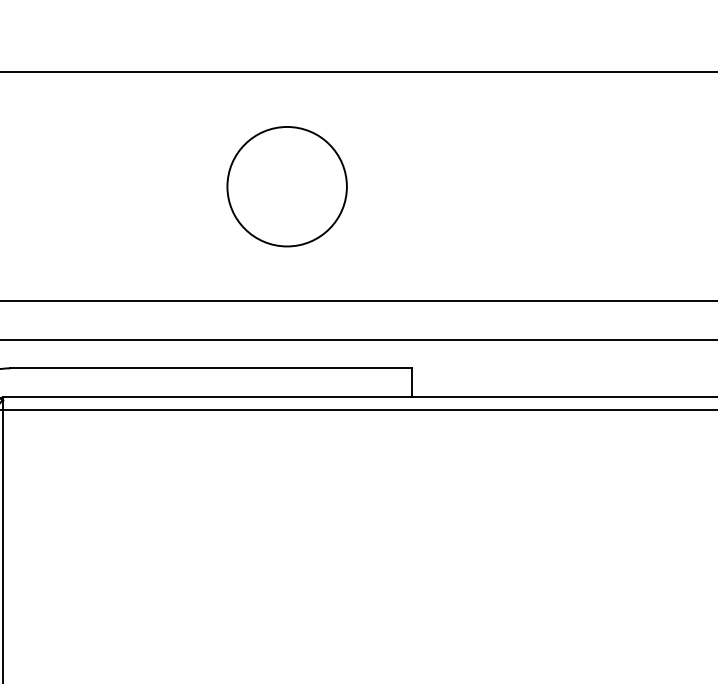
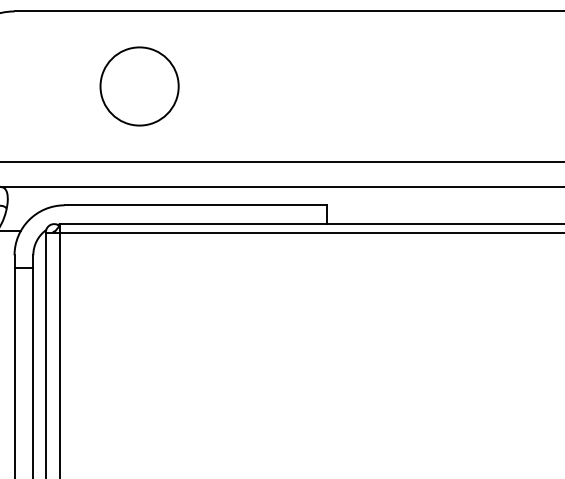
circle: (287, 186) -> (139, 86), moved

